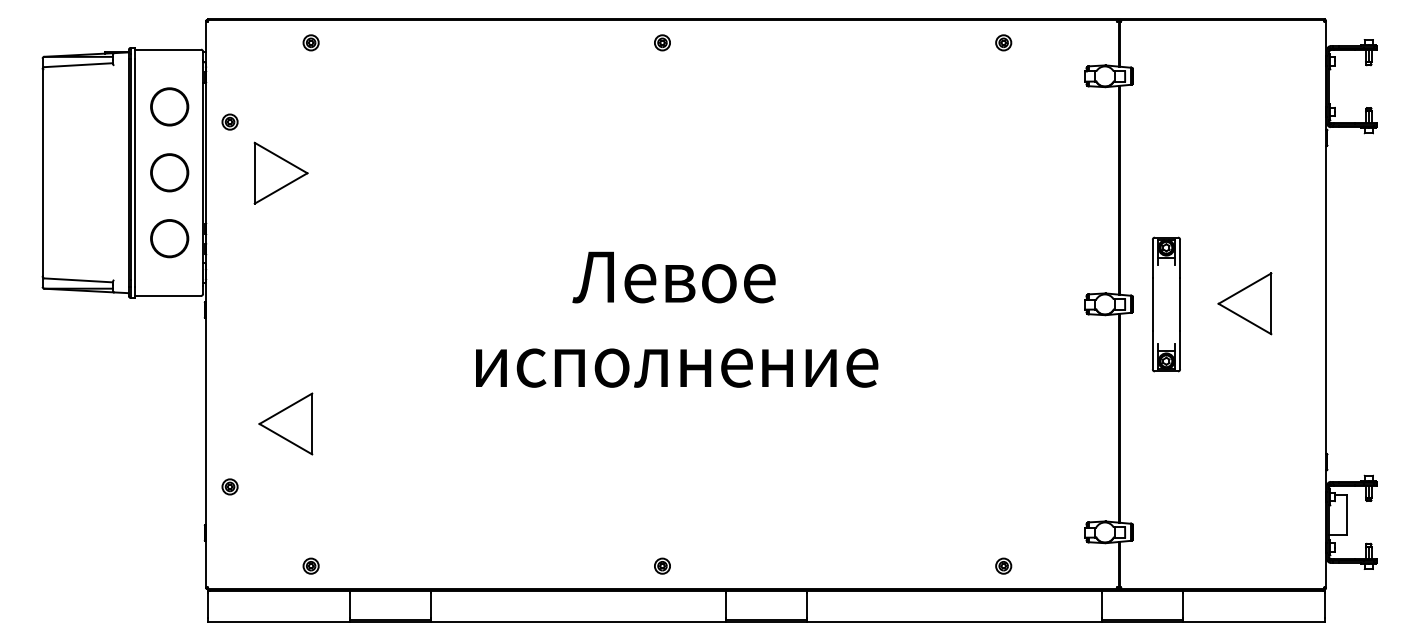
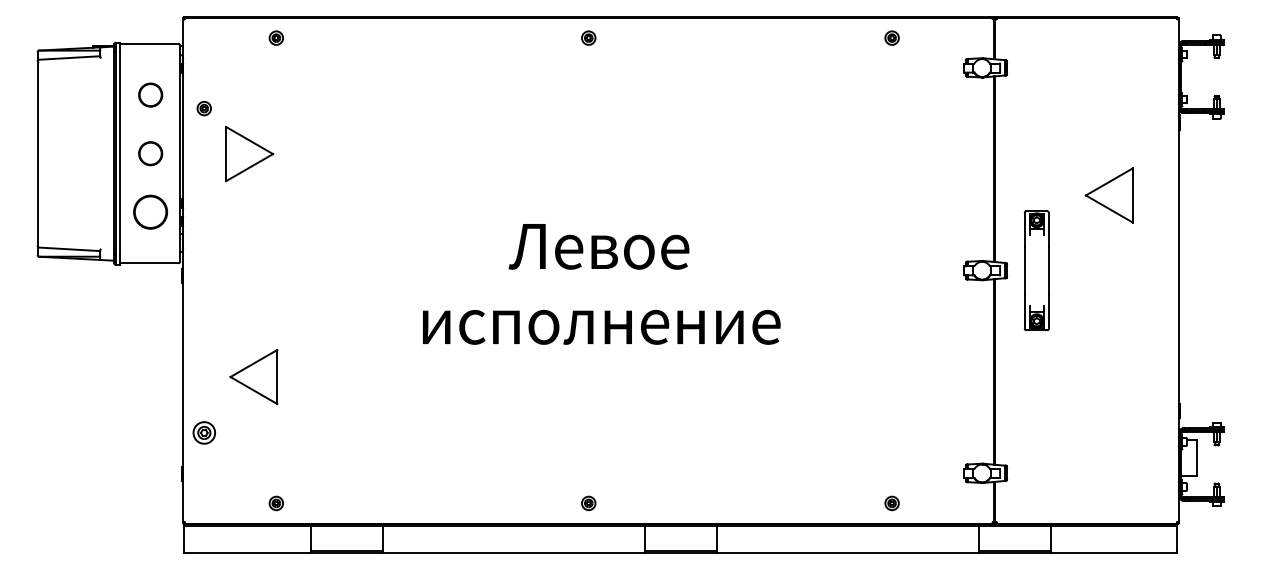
circle: (169, 106) -> (150, 94), size x0.7
circle: (169, 172) -> (150, 153), size x0.7
part: (1244, 303) -> (1108, 195), moved
part: (229, 486) -> (203, 432), size x1.6

